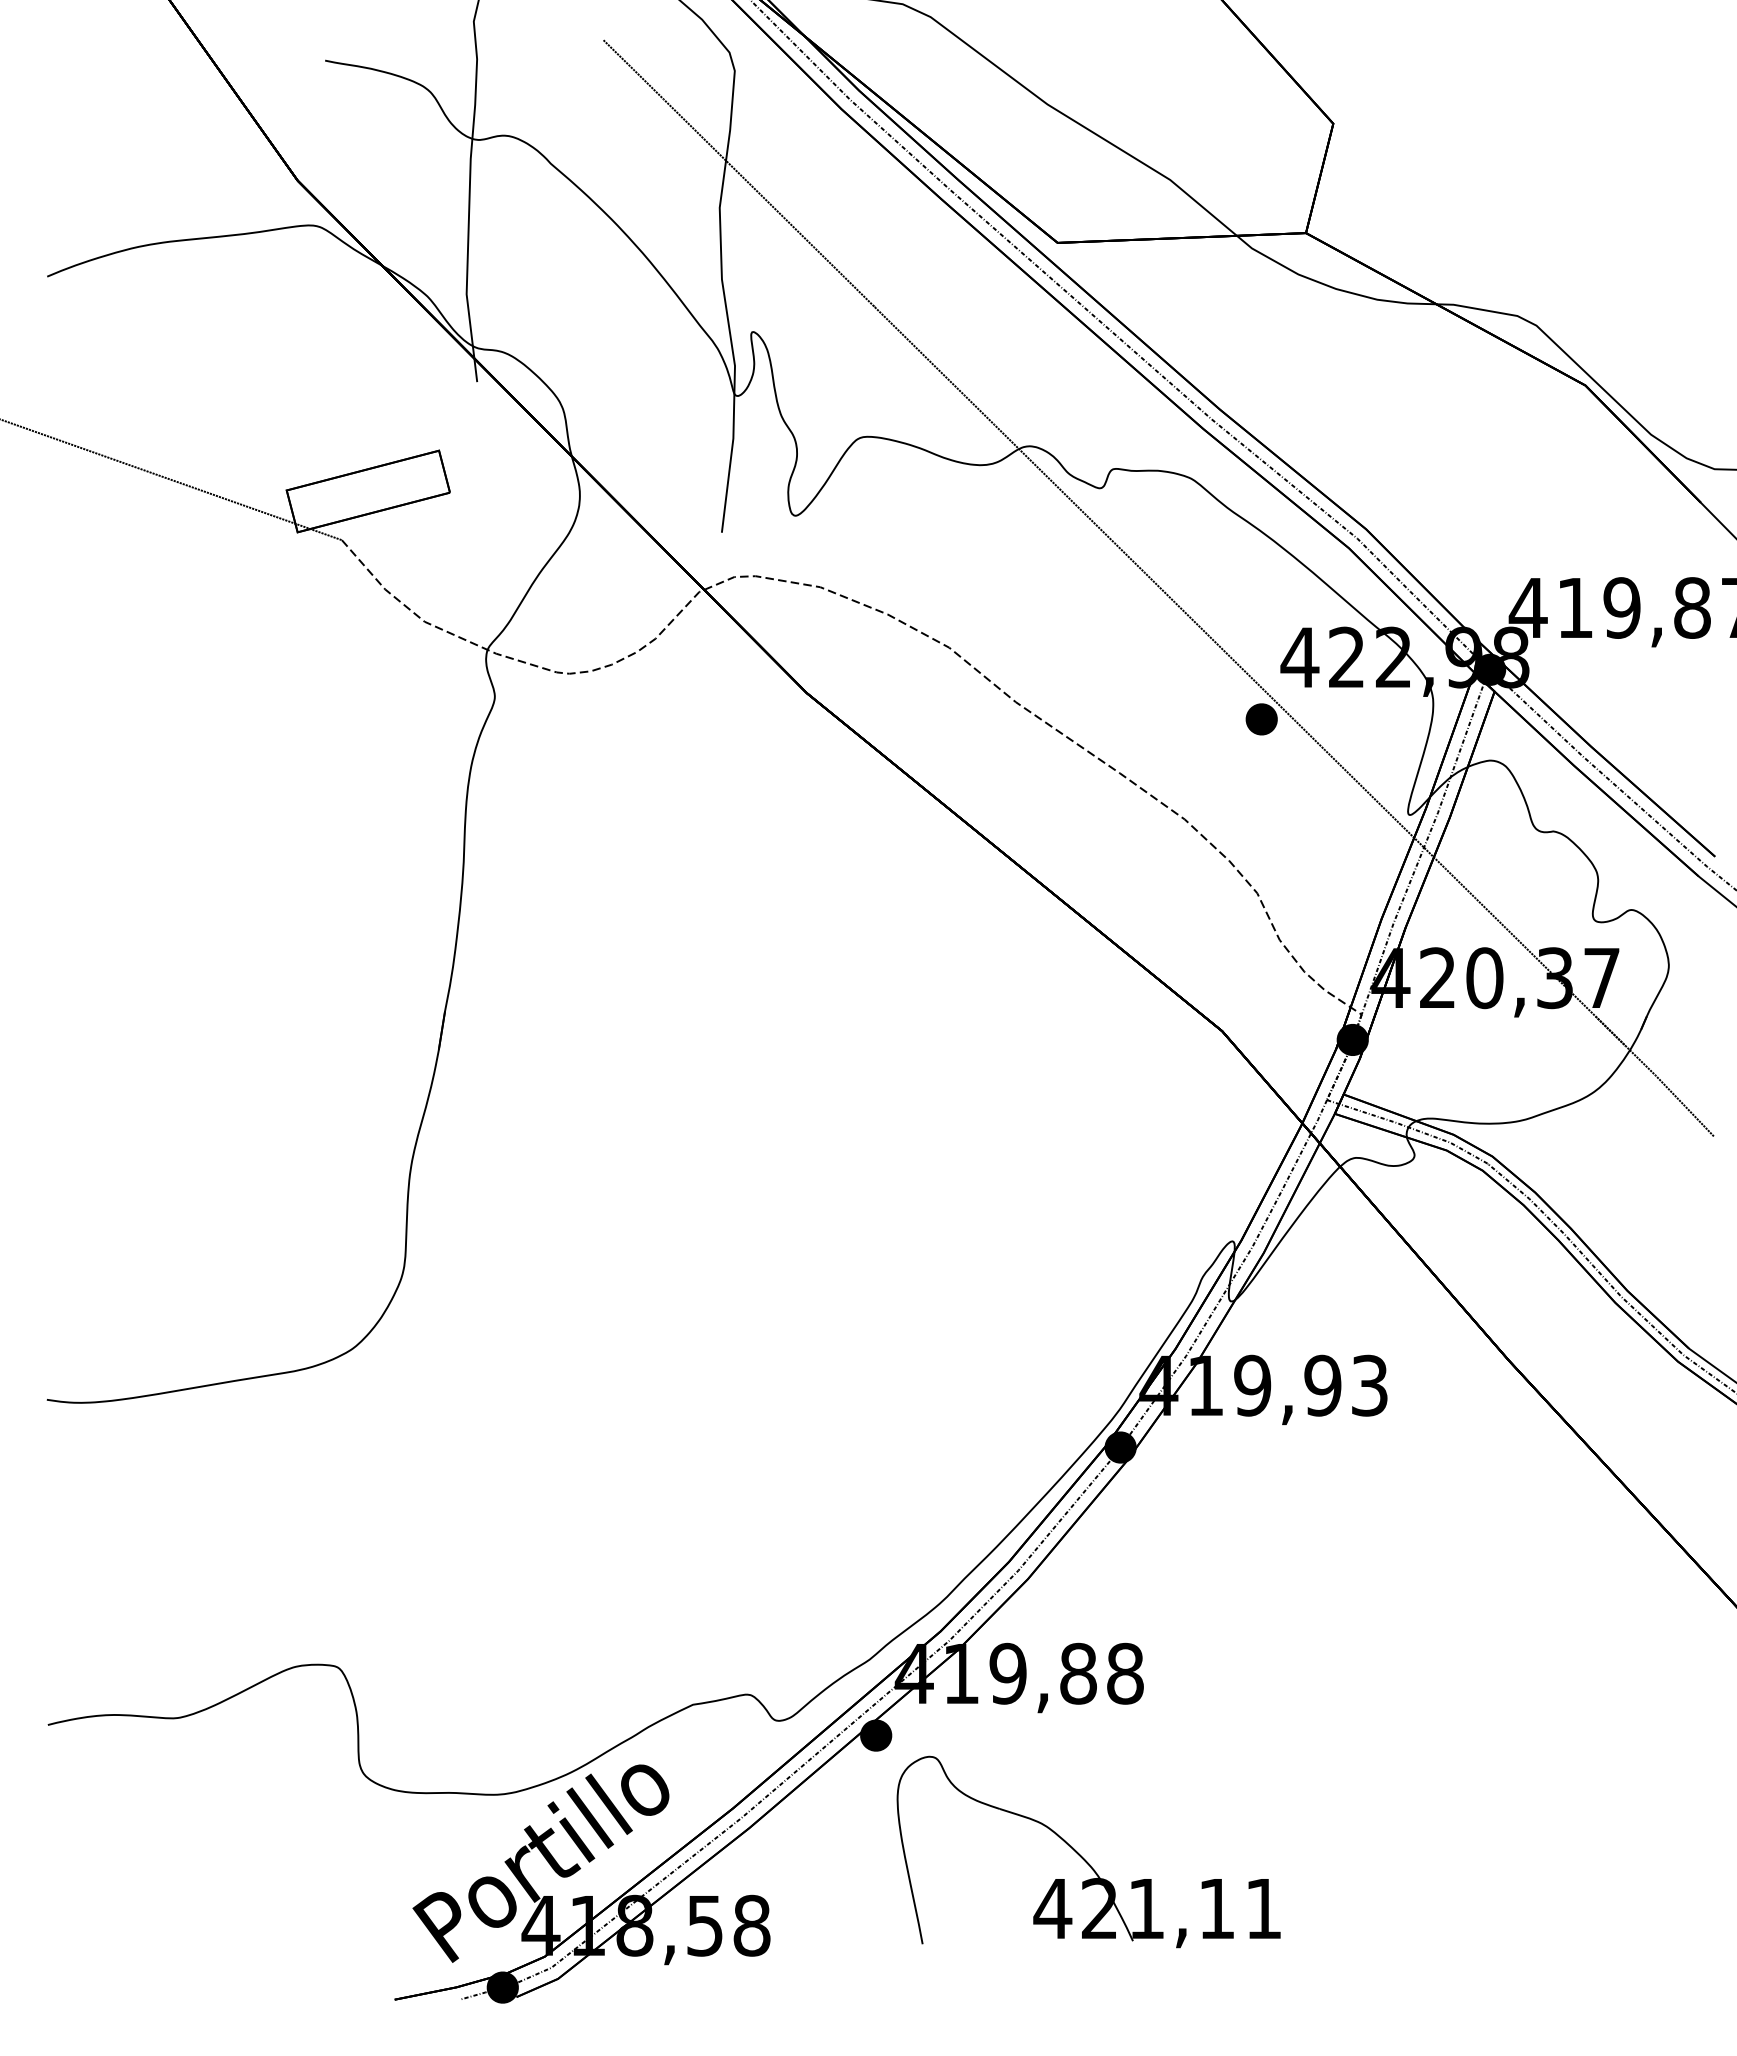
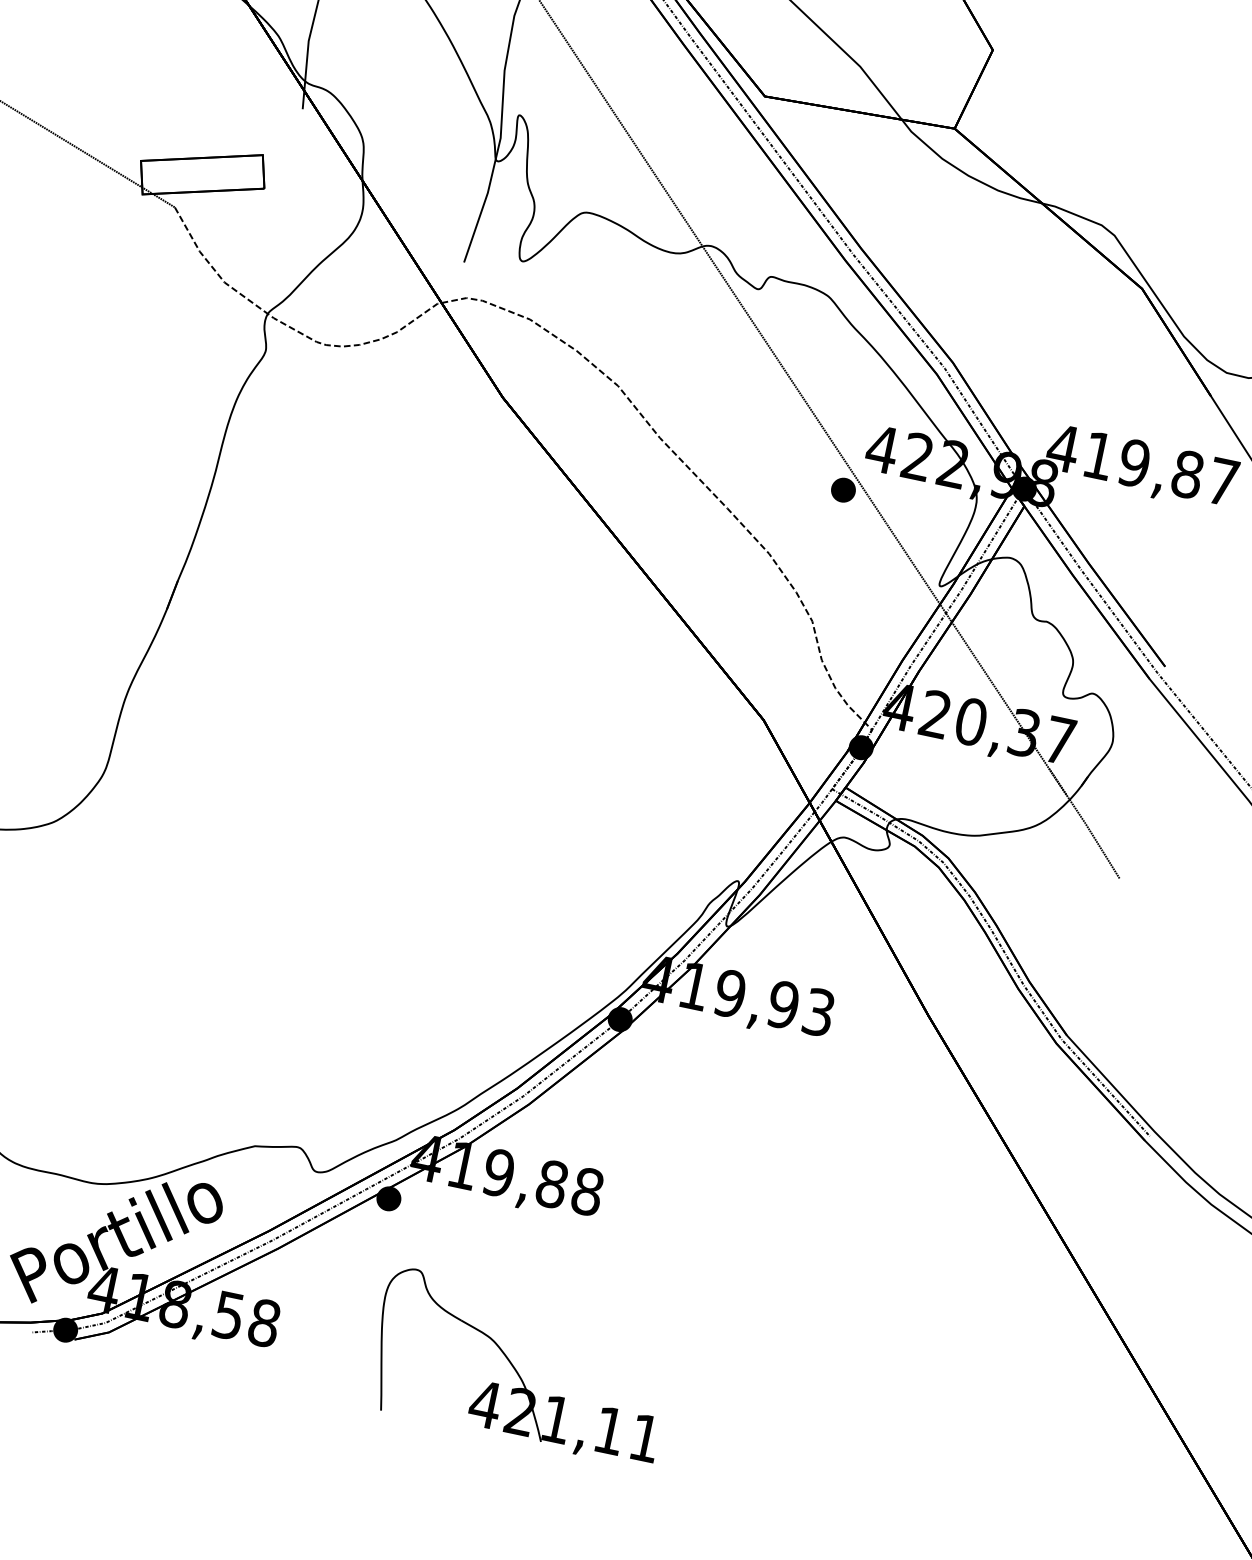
part: (1082, 1856) -> (516, 1369), moved

